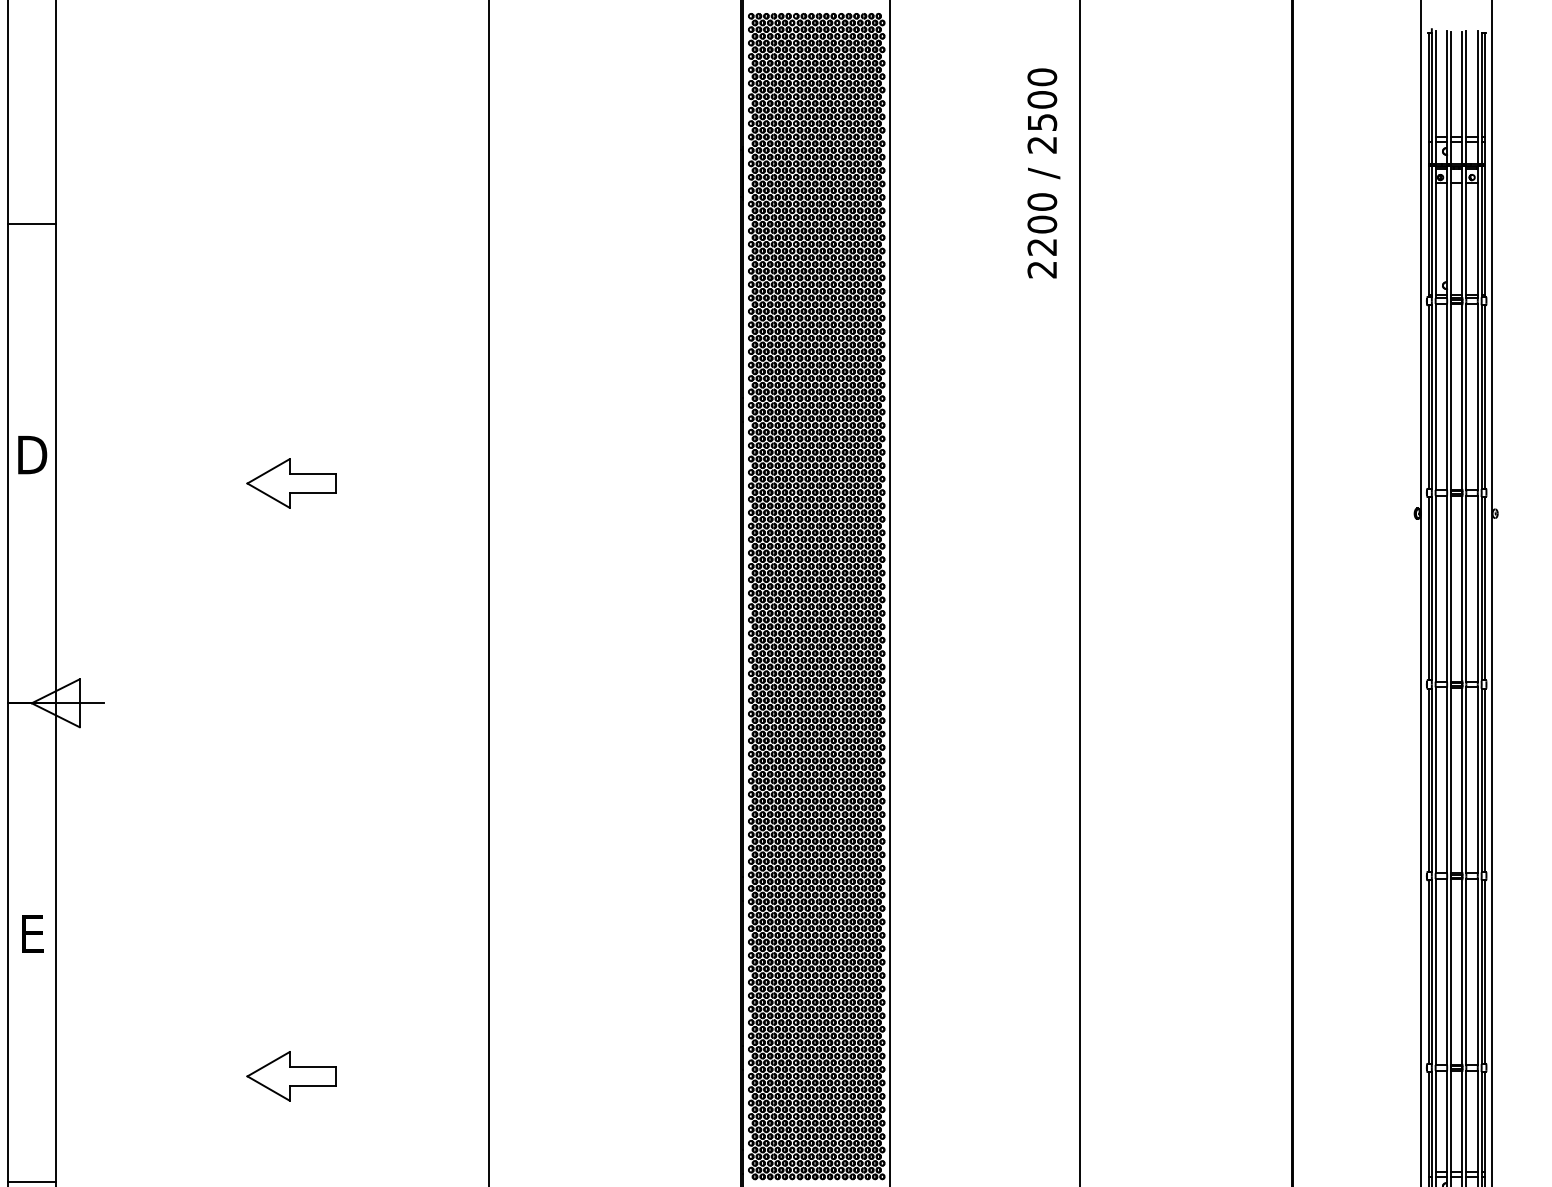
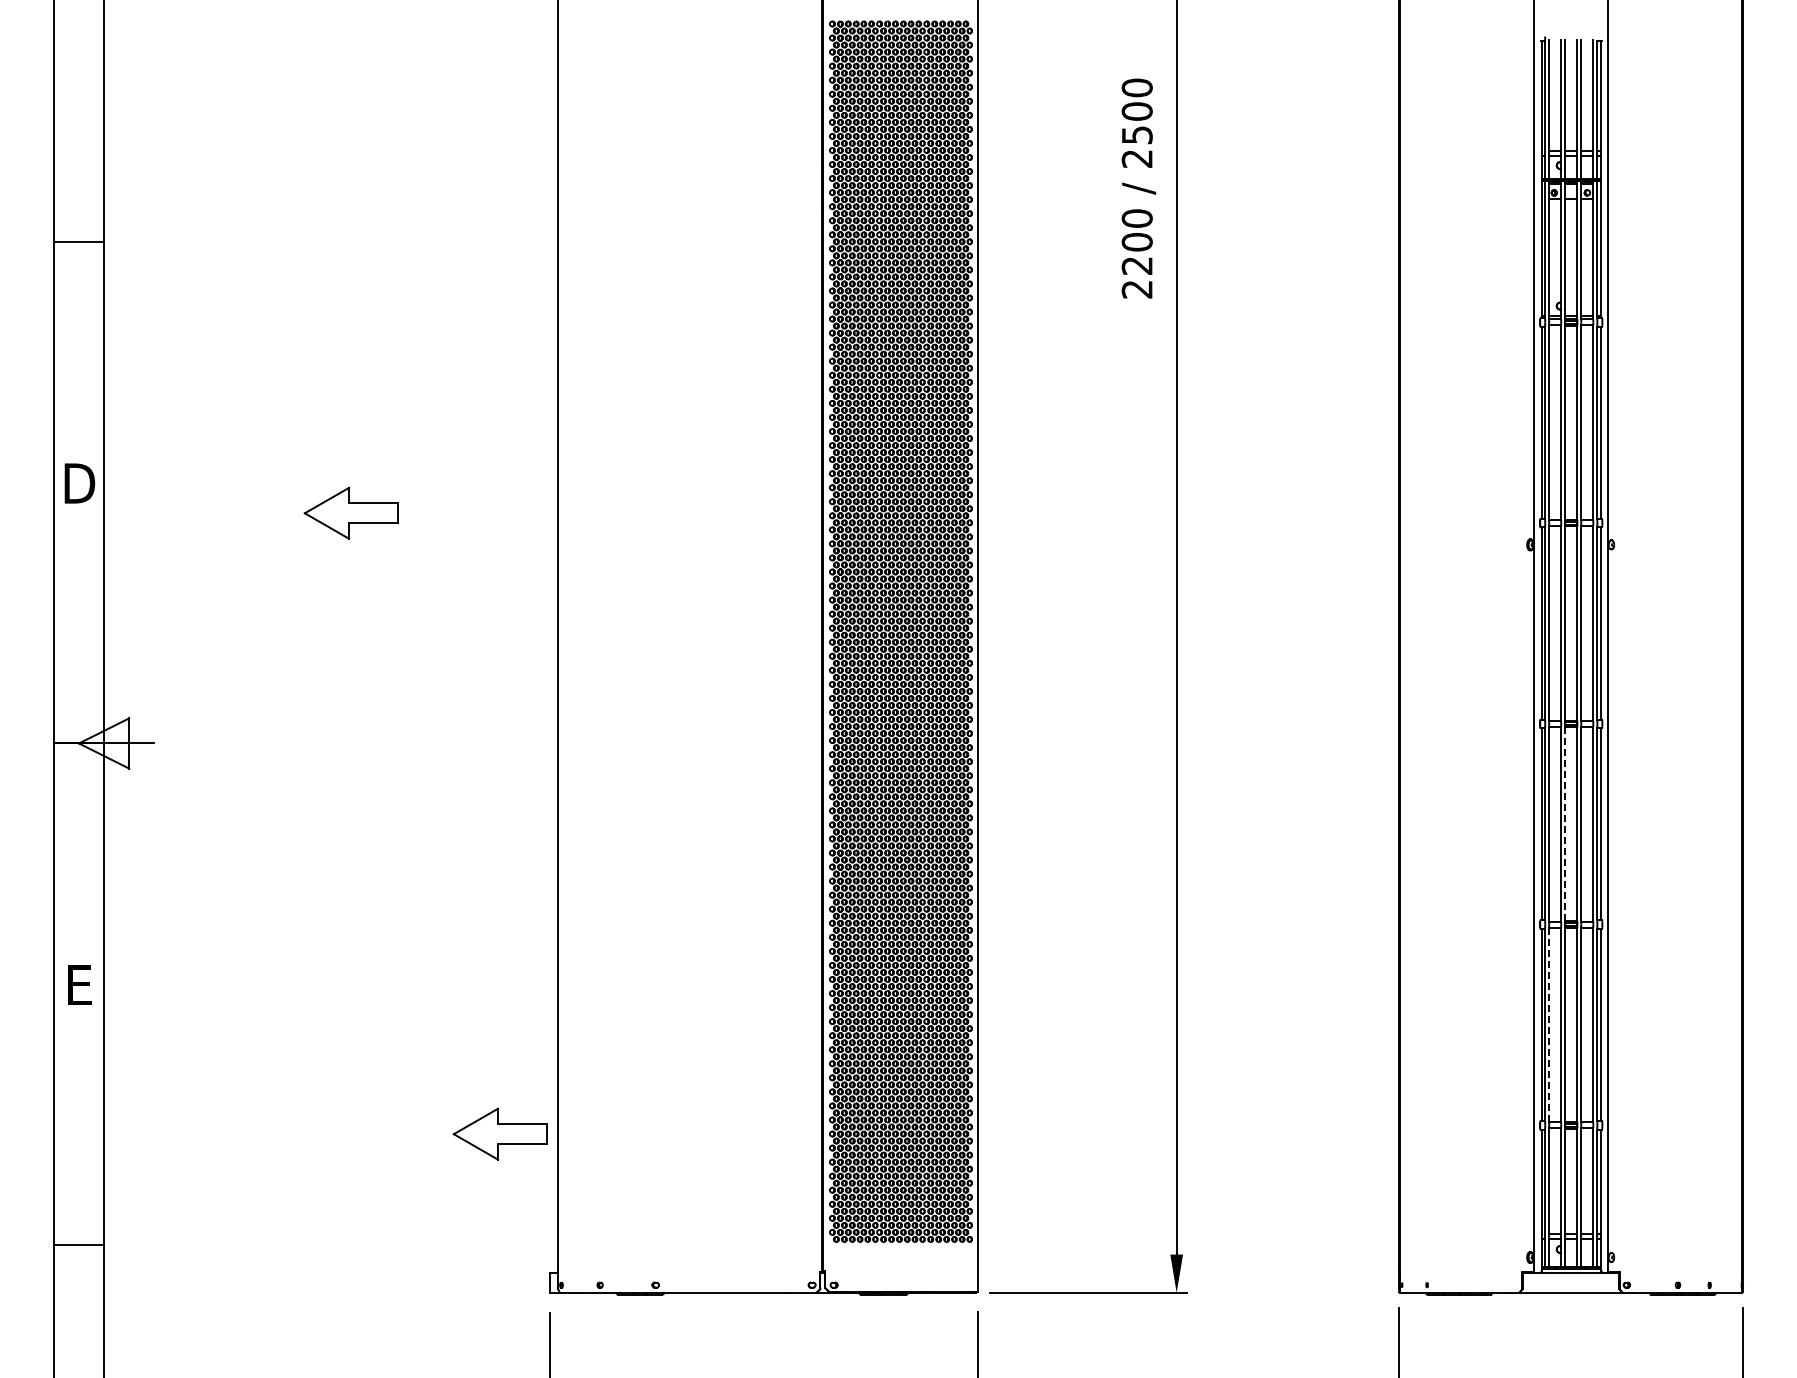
line: (1451, 779) -> (1565, 823), solid -> dashed
line: (1435, 971) -> (1549, 1024), solid -> dashed
part: (291, 1075) -> (499, 1133), moved

